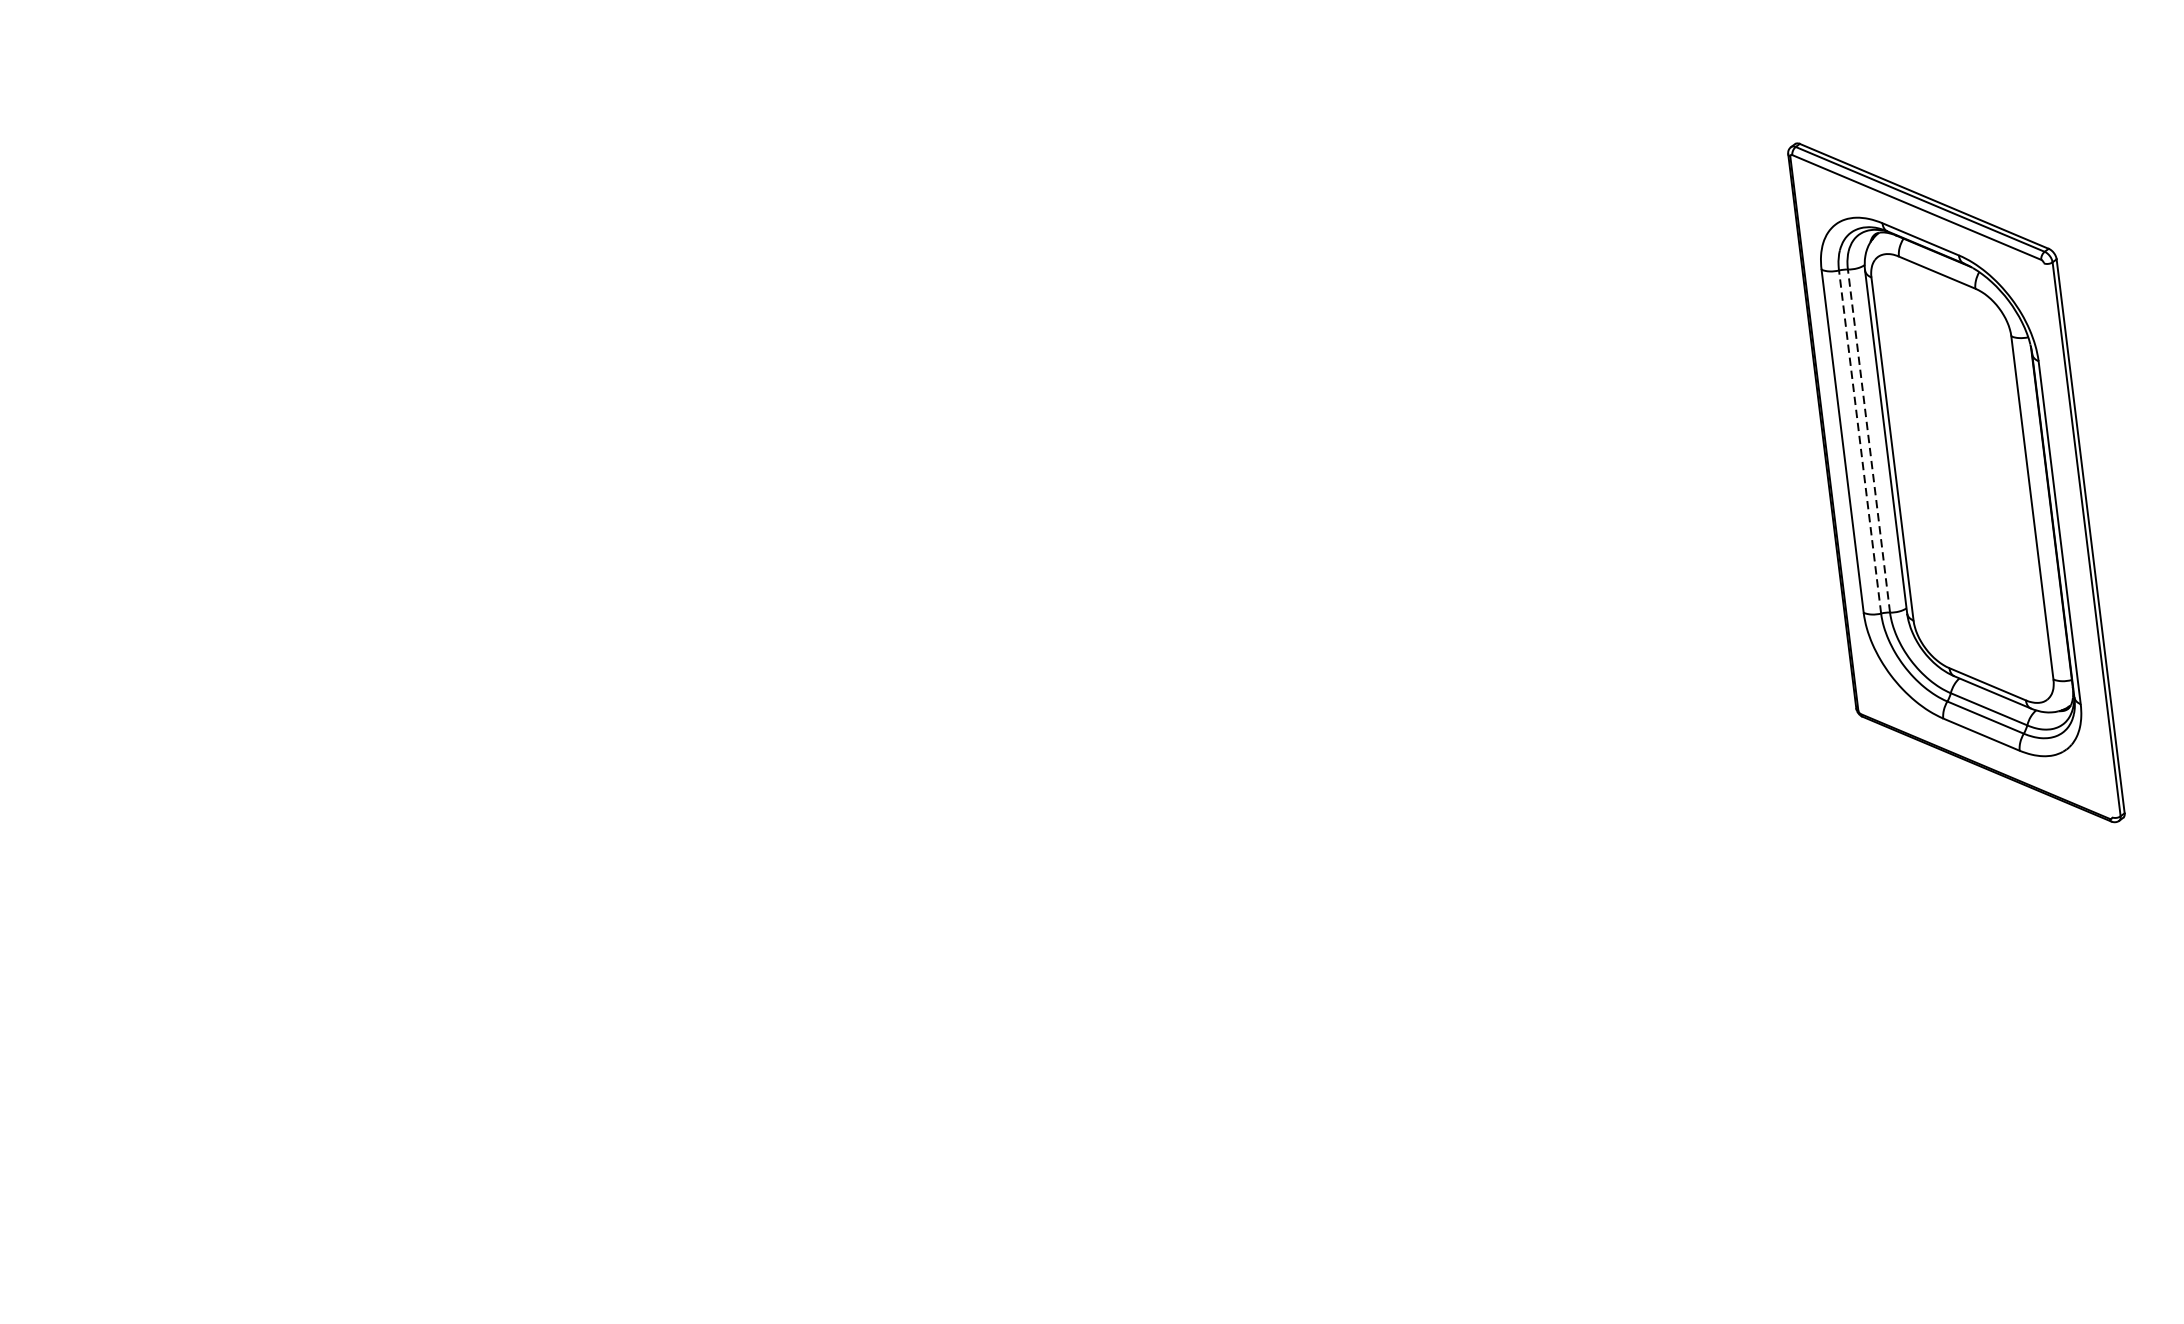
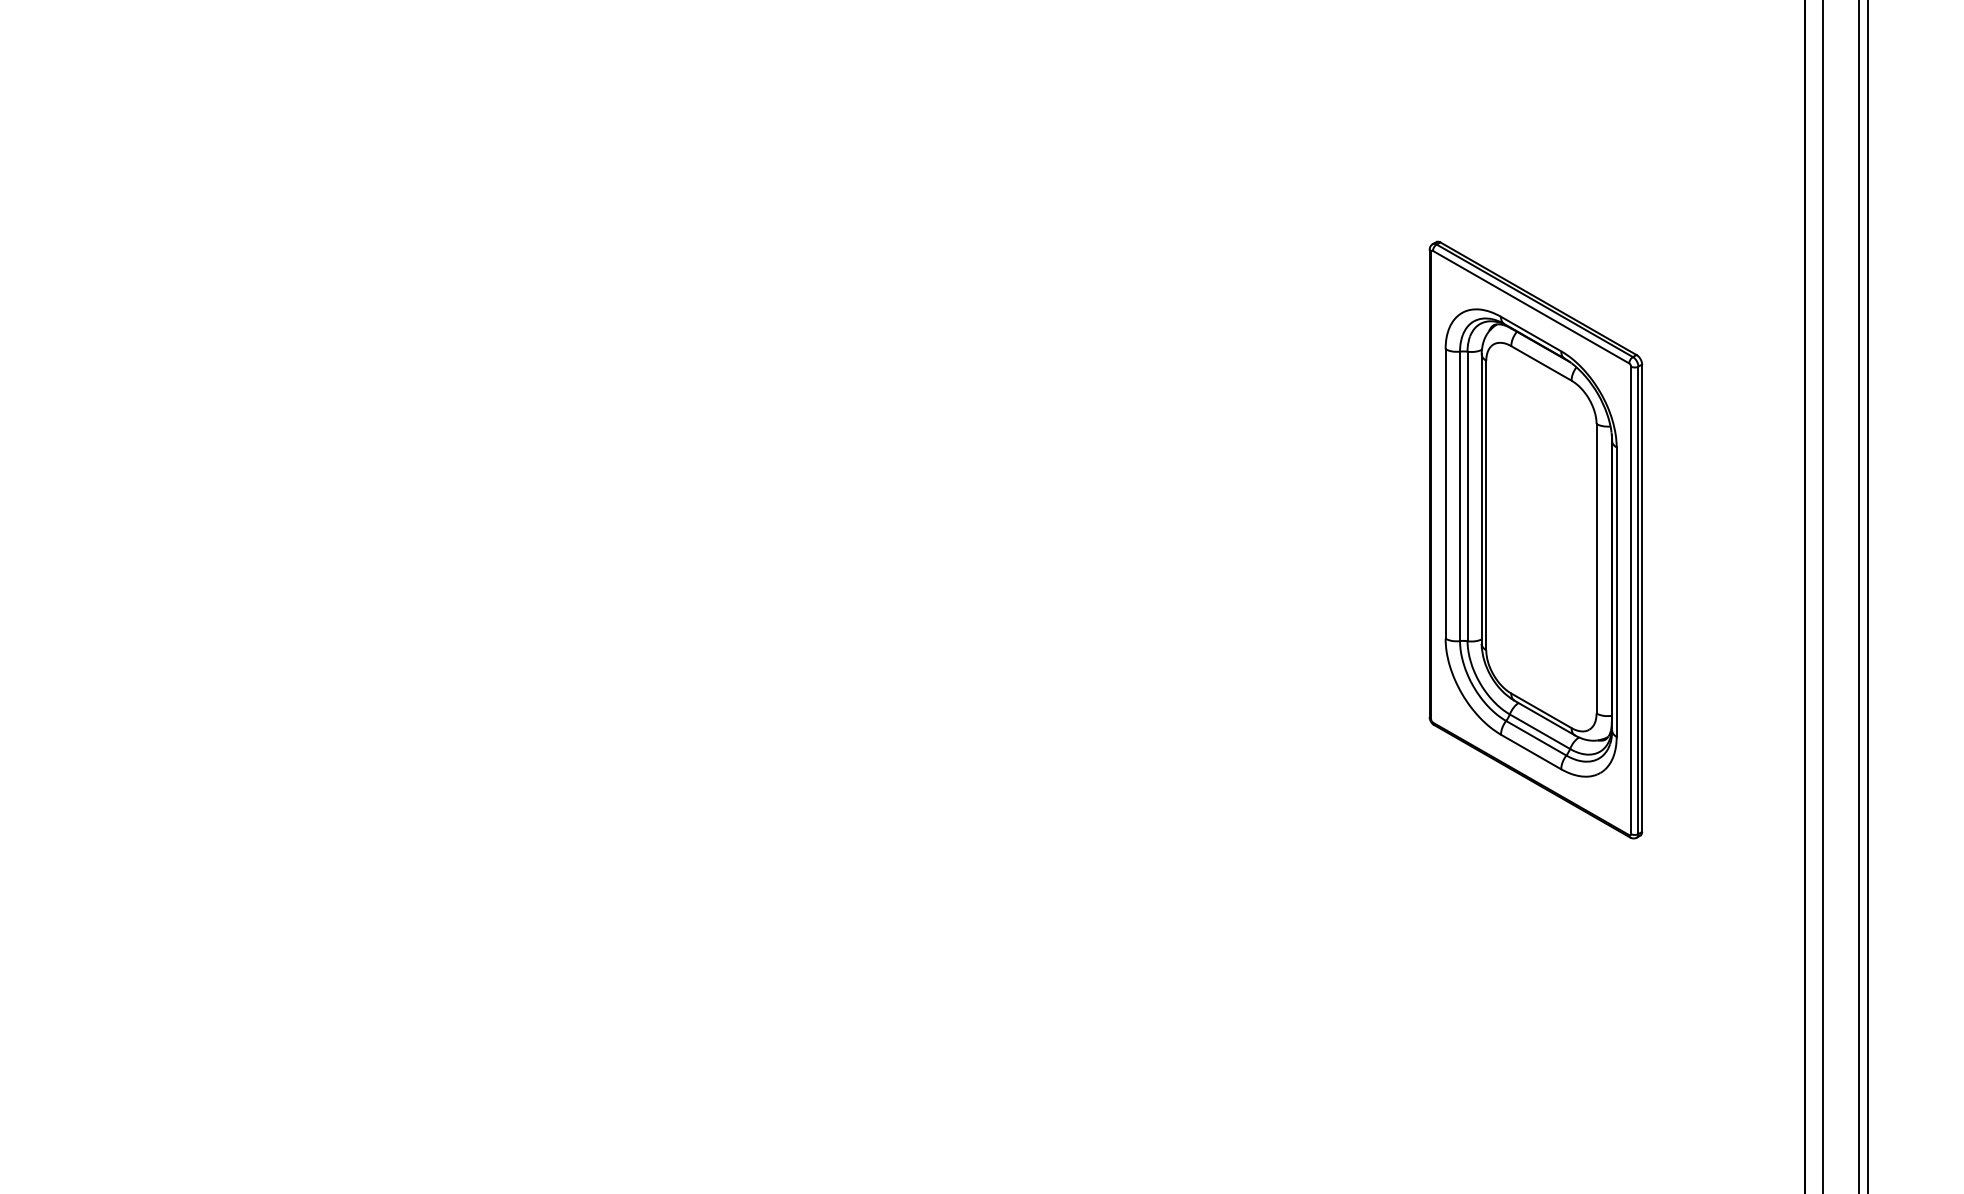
line: (1868, 441) -> (1467, 496), dashed -> solid
line: (1860, 442) -> (1460, 496), dashed -> solid
line: (2078, 540) -> (1631, 600), added

